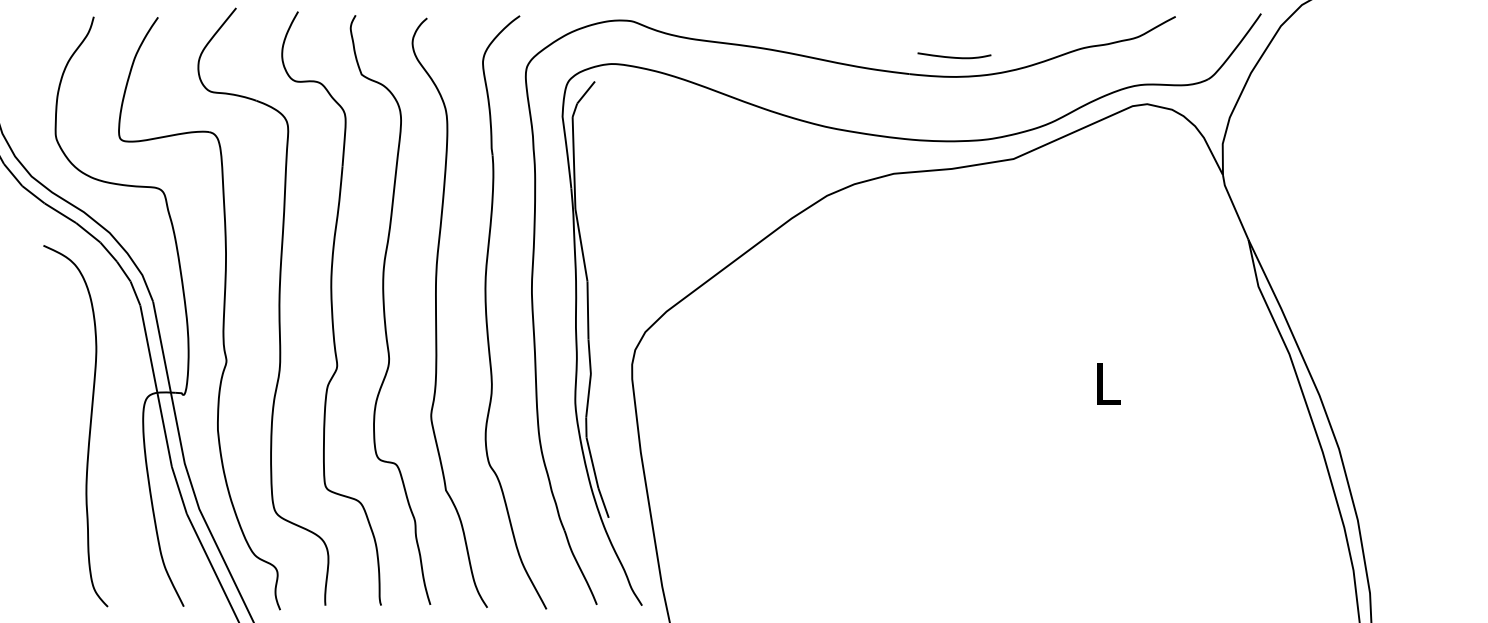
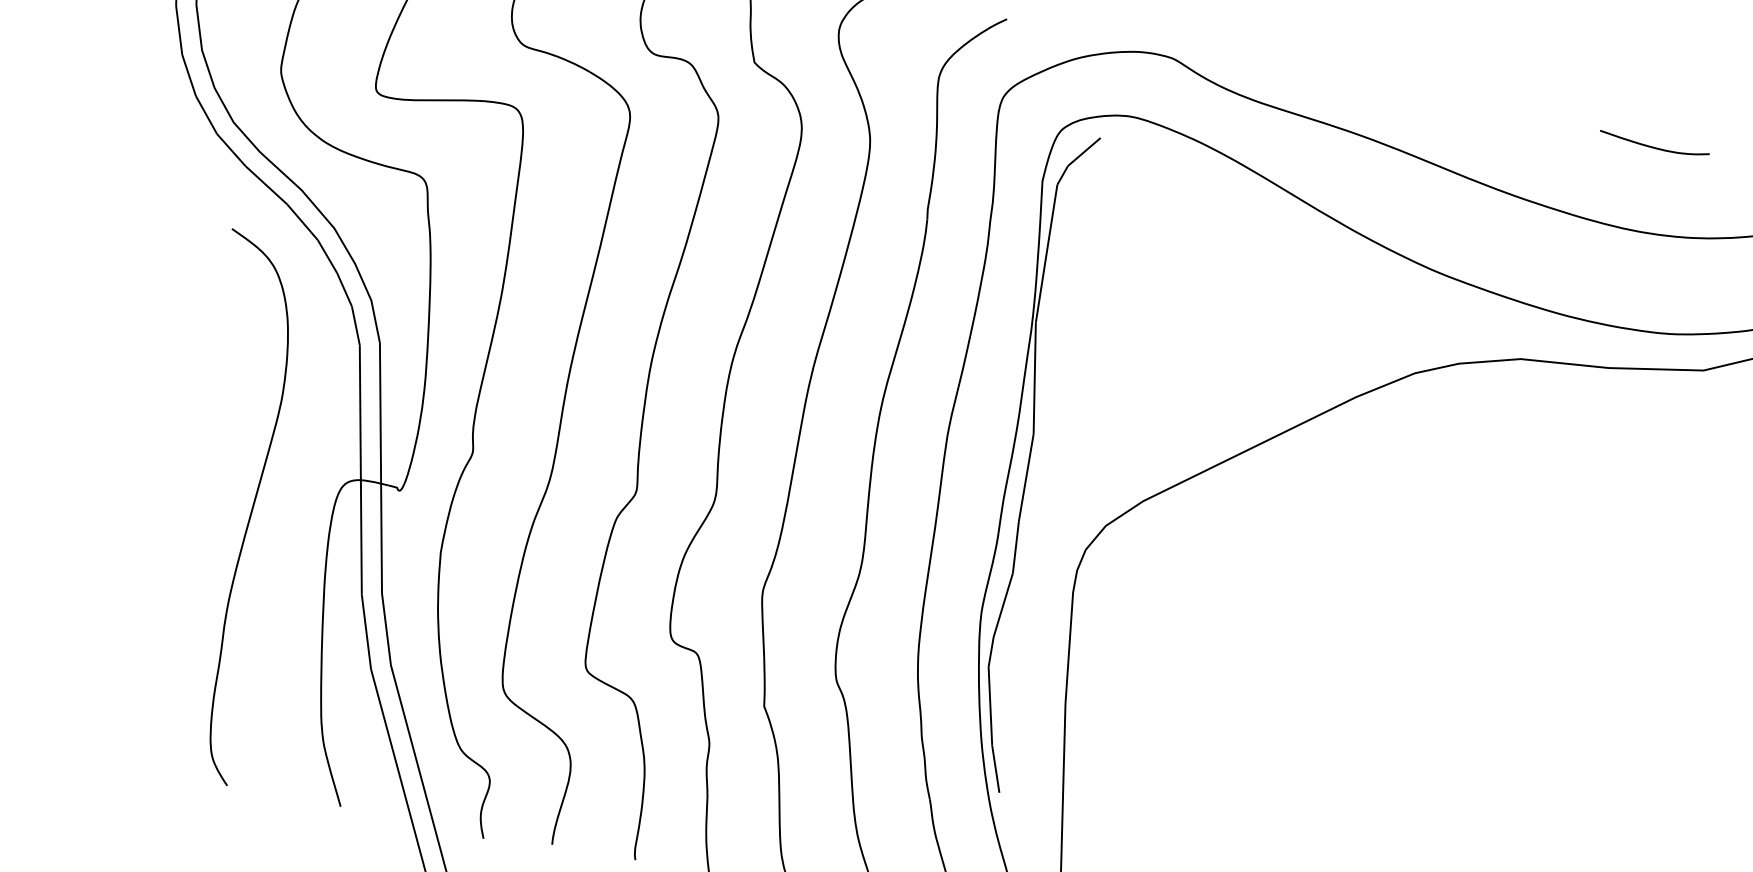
curve: (954, 56) -> (1654, 145), moved

